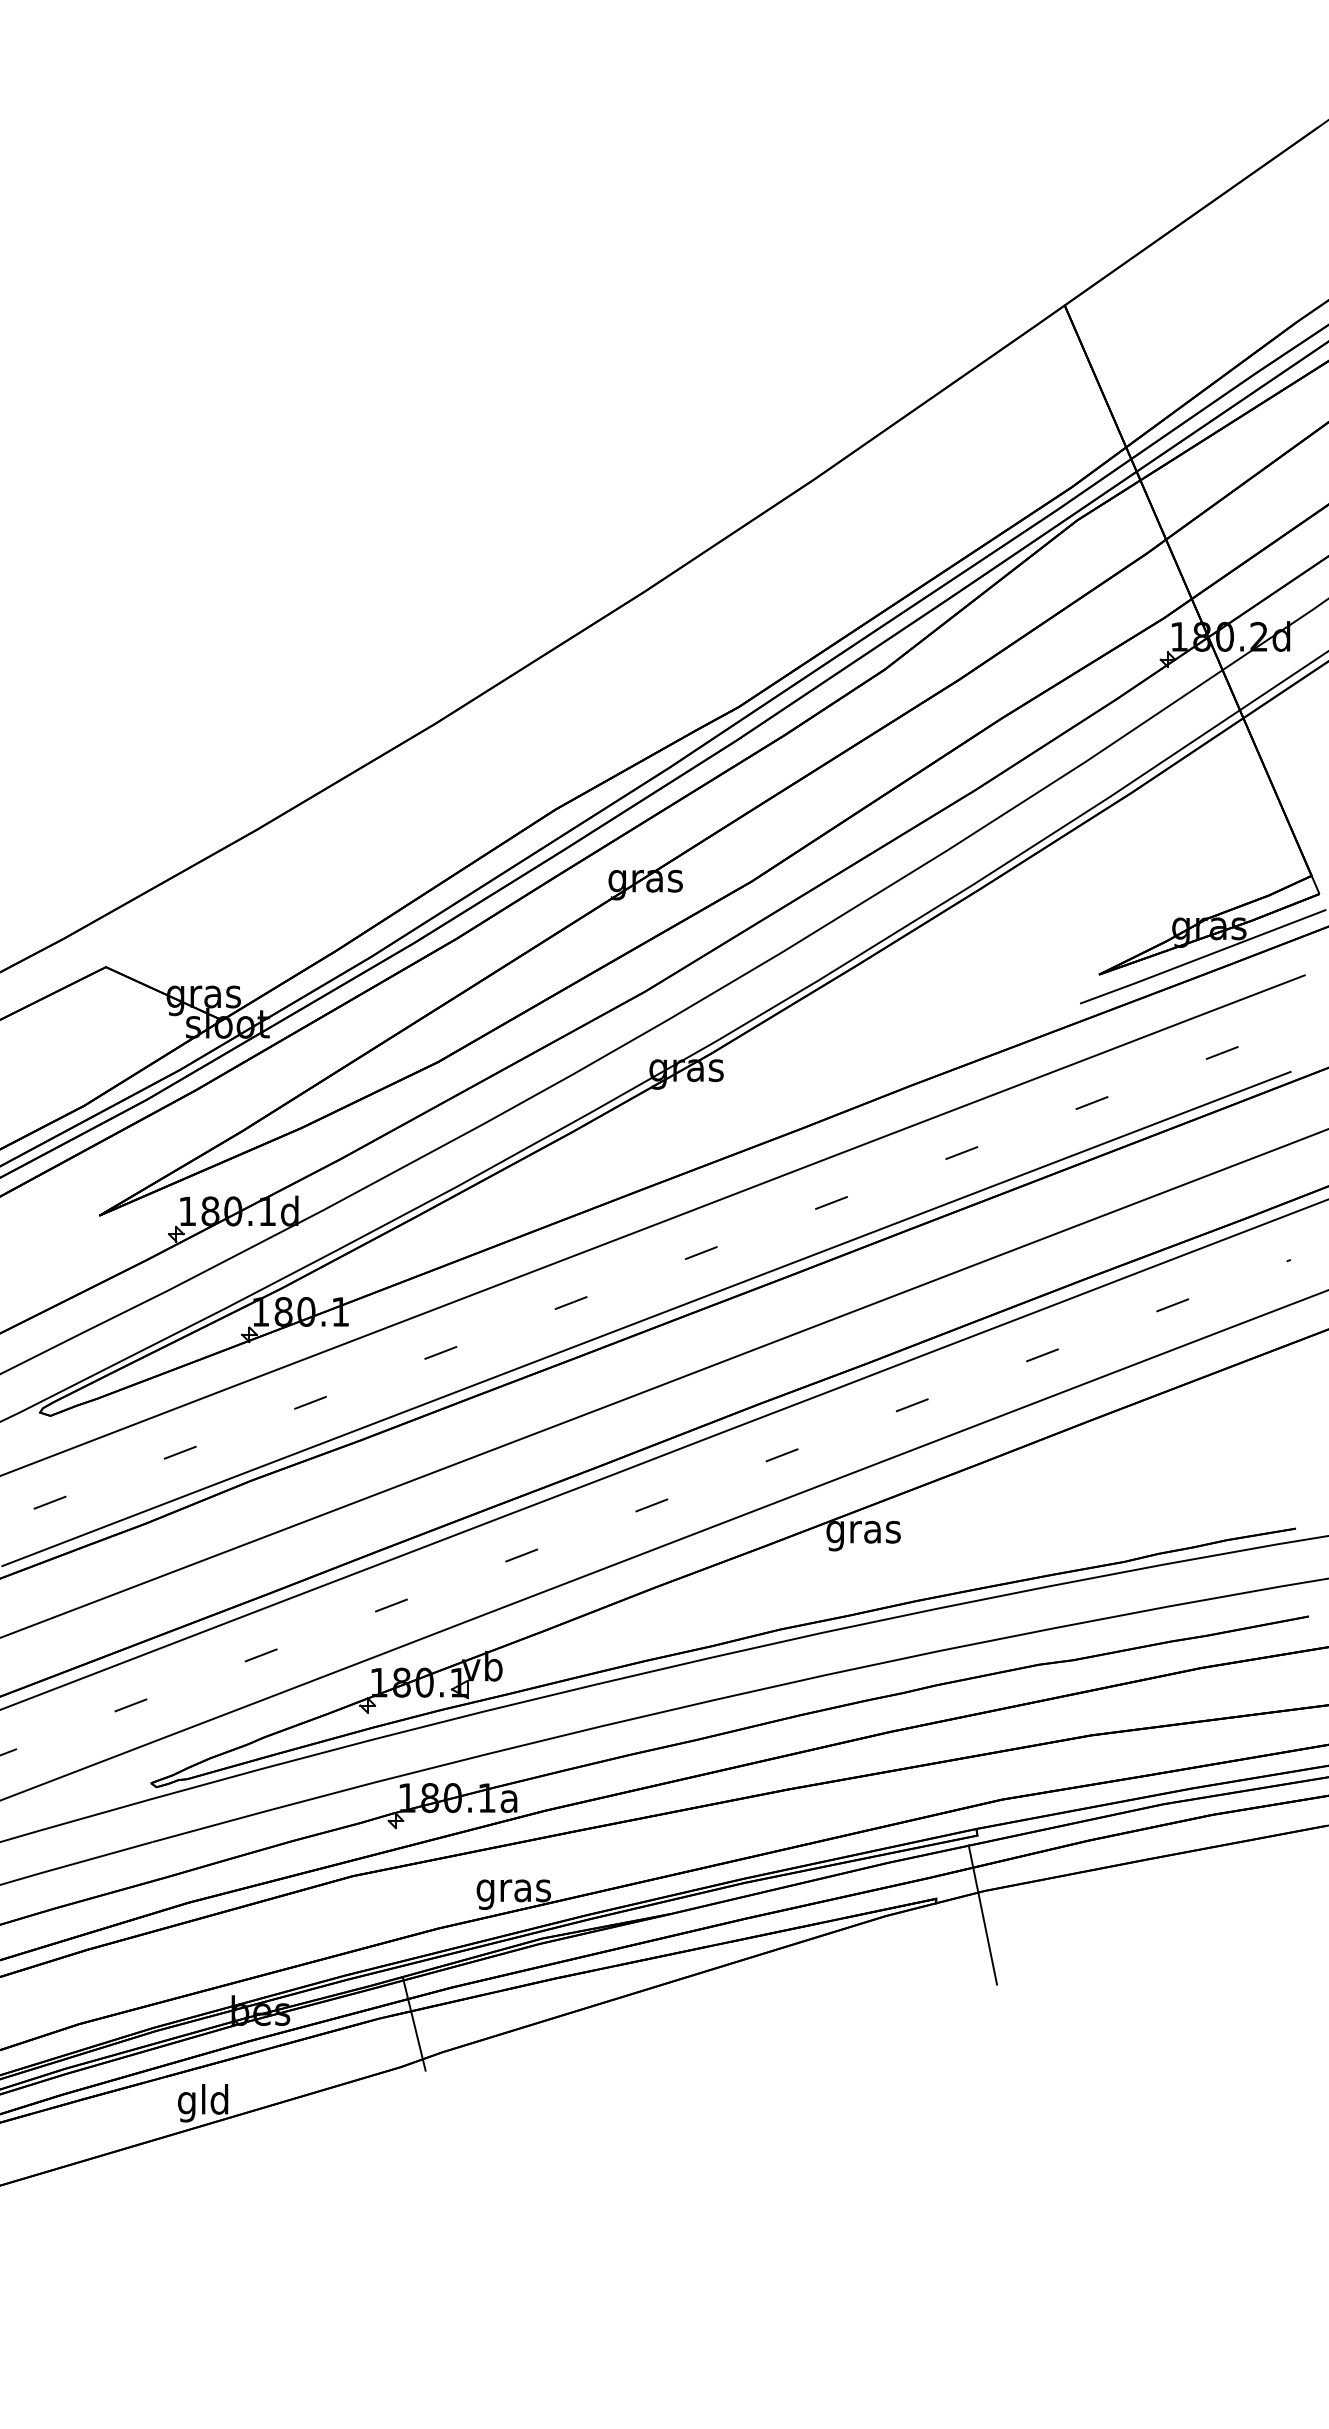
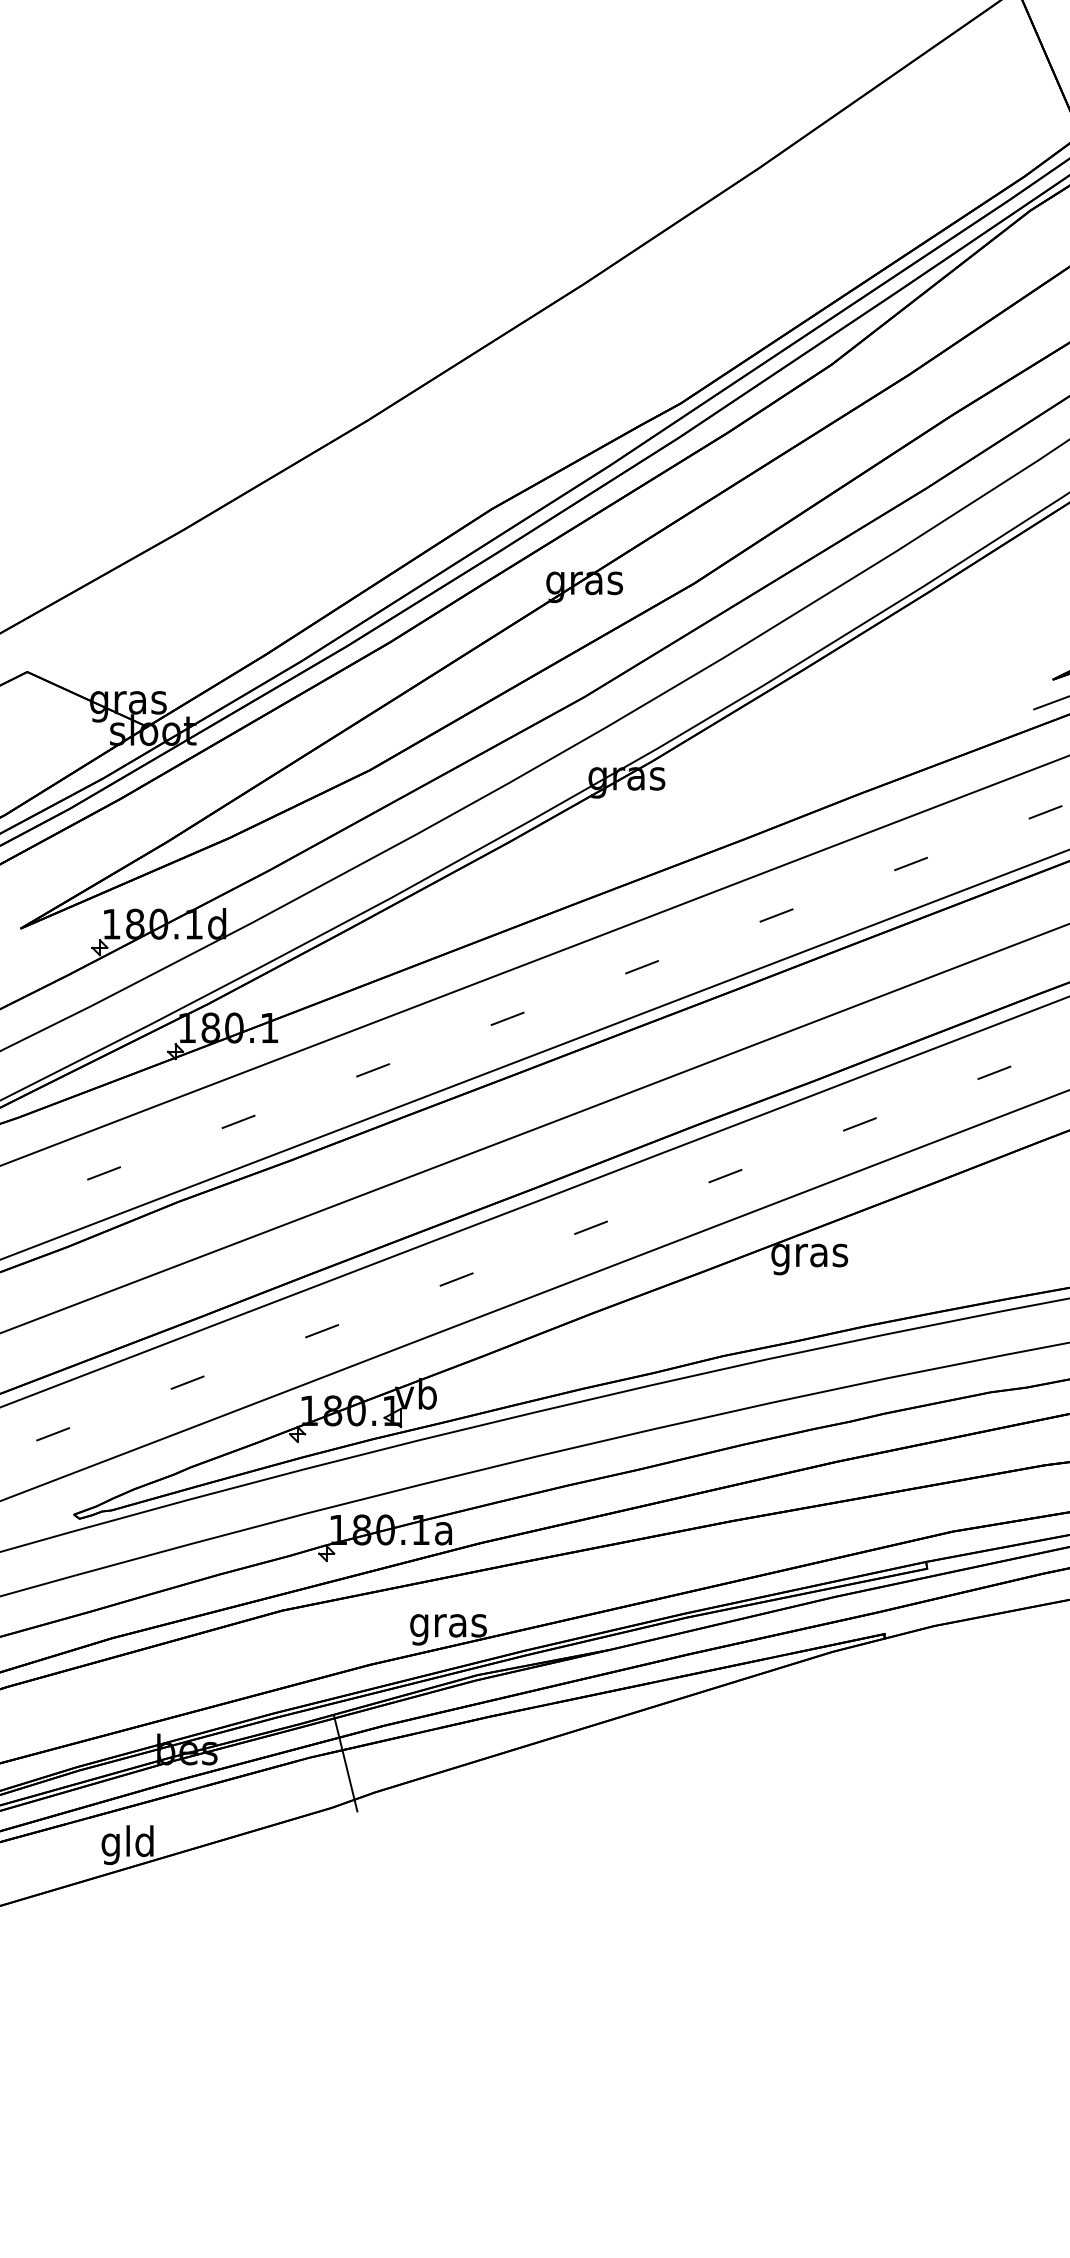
line: (982, 1914) -> (932, 1650), removed

